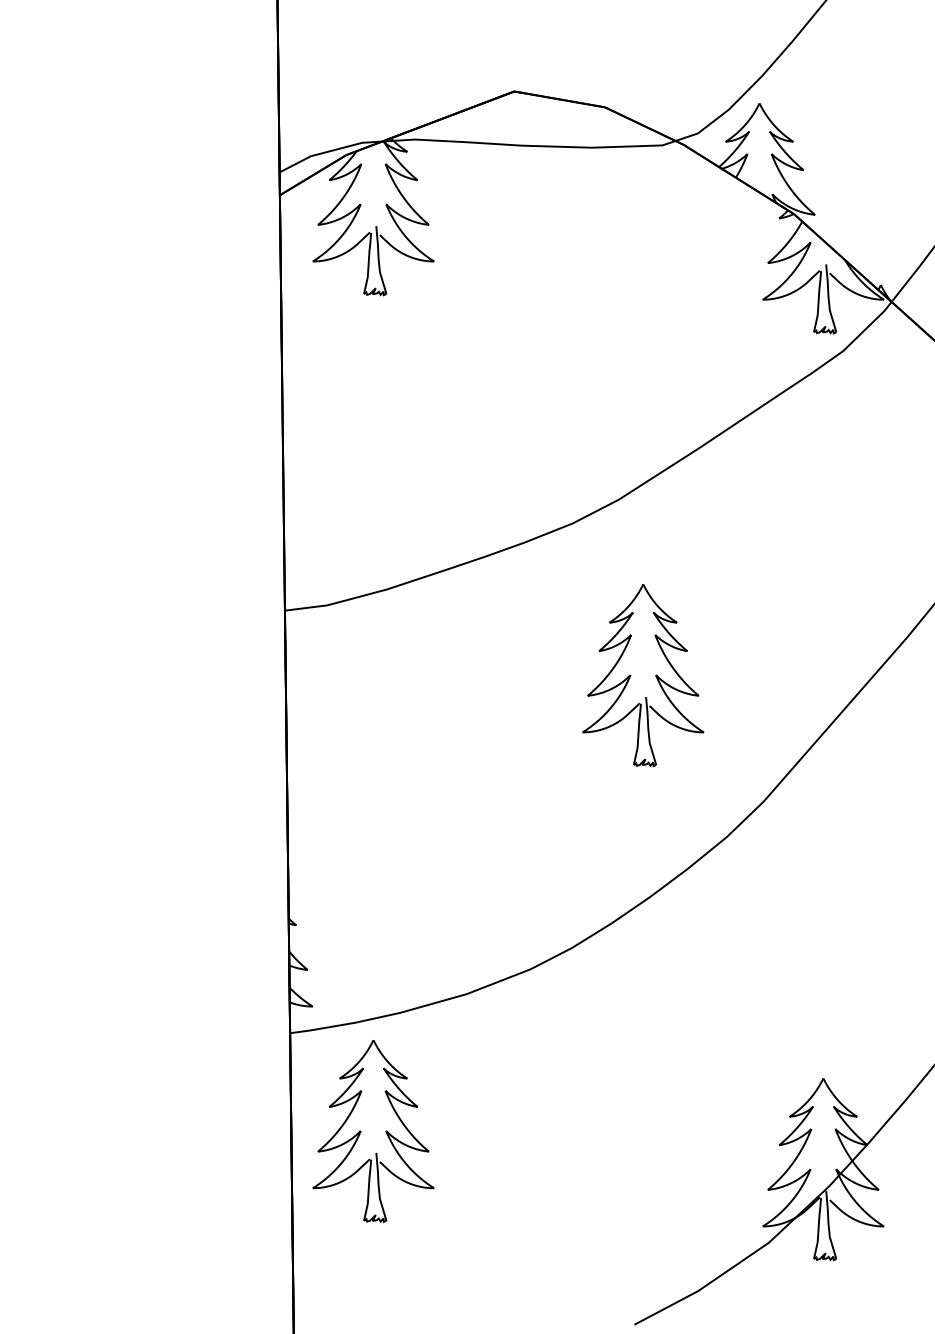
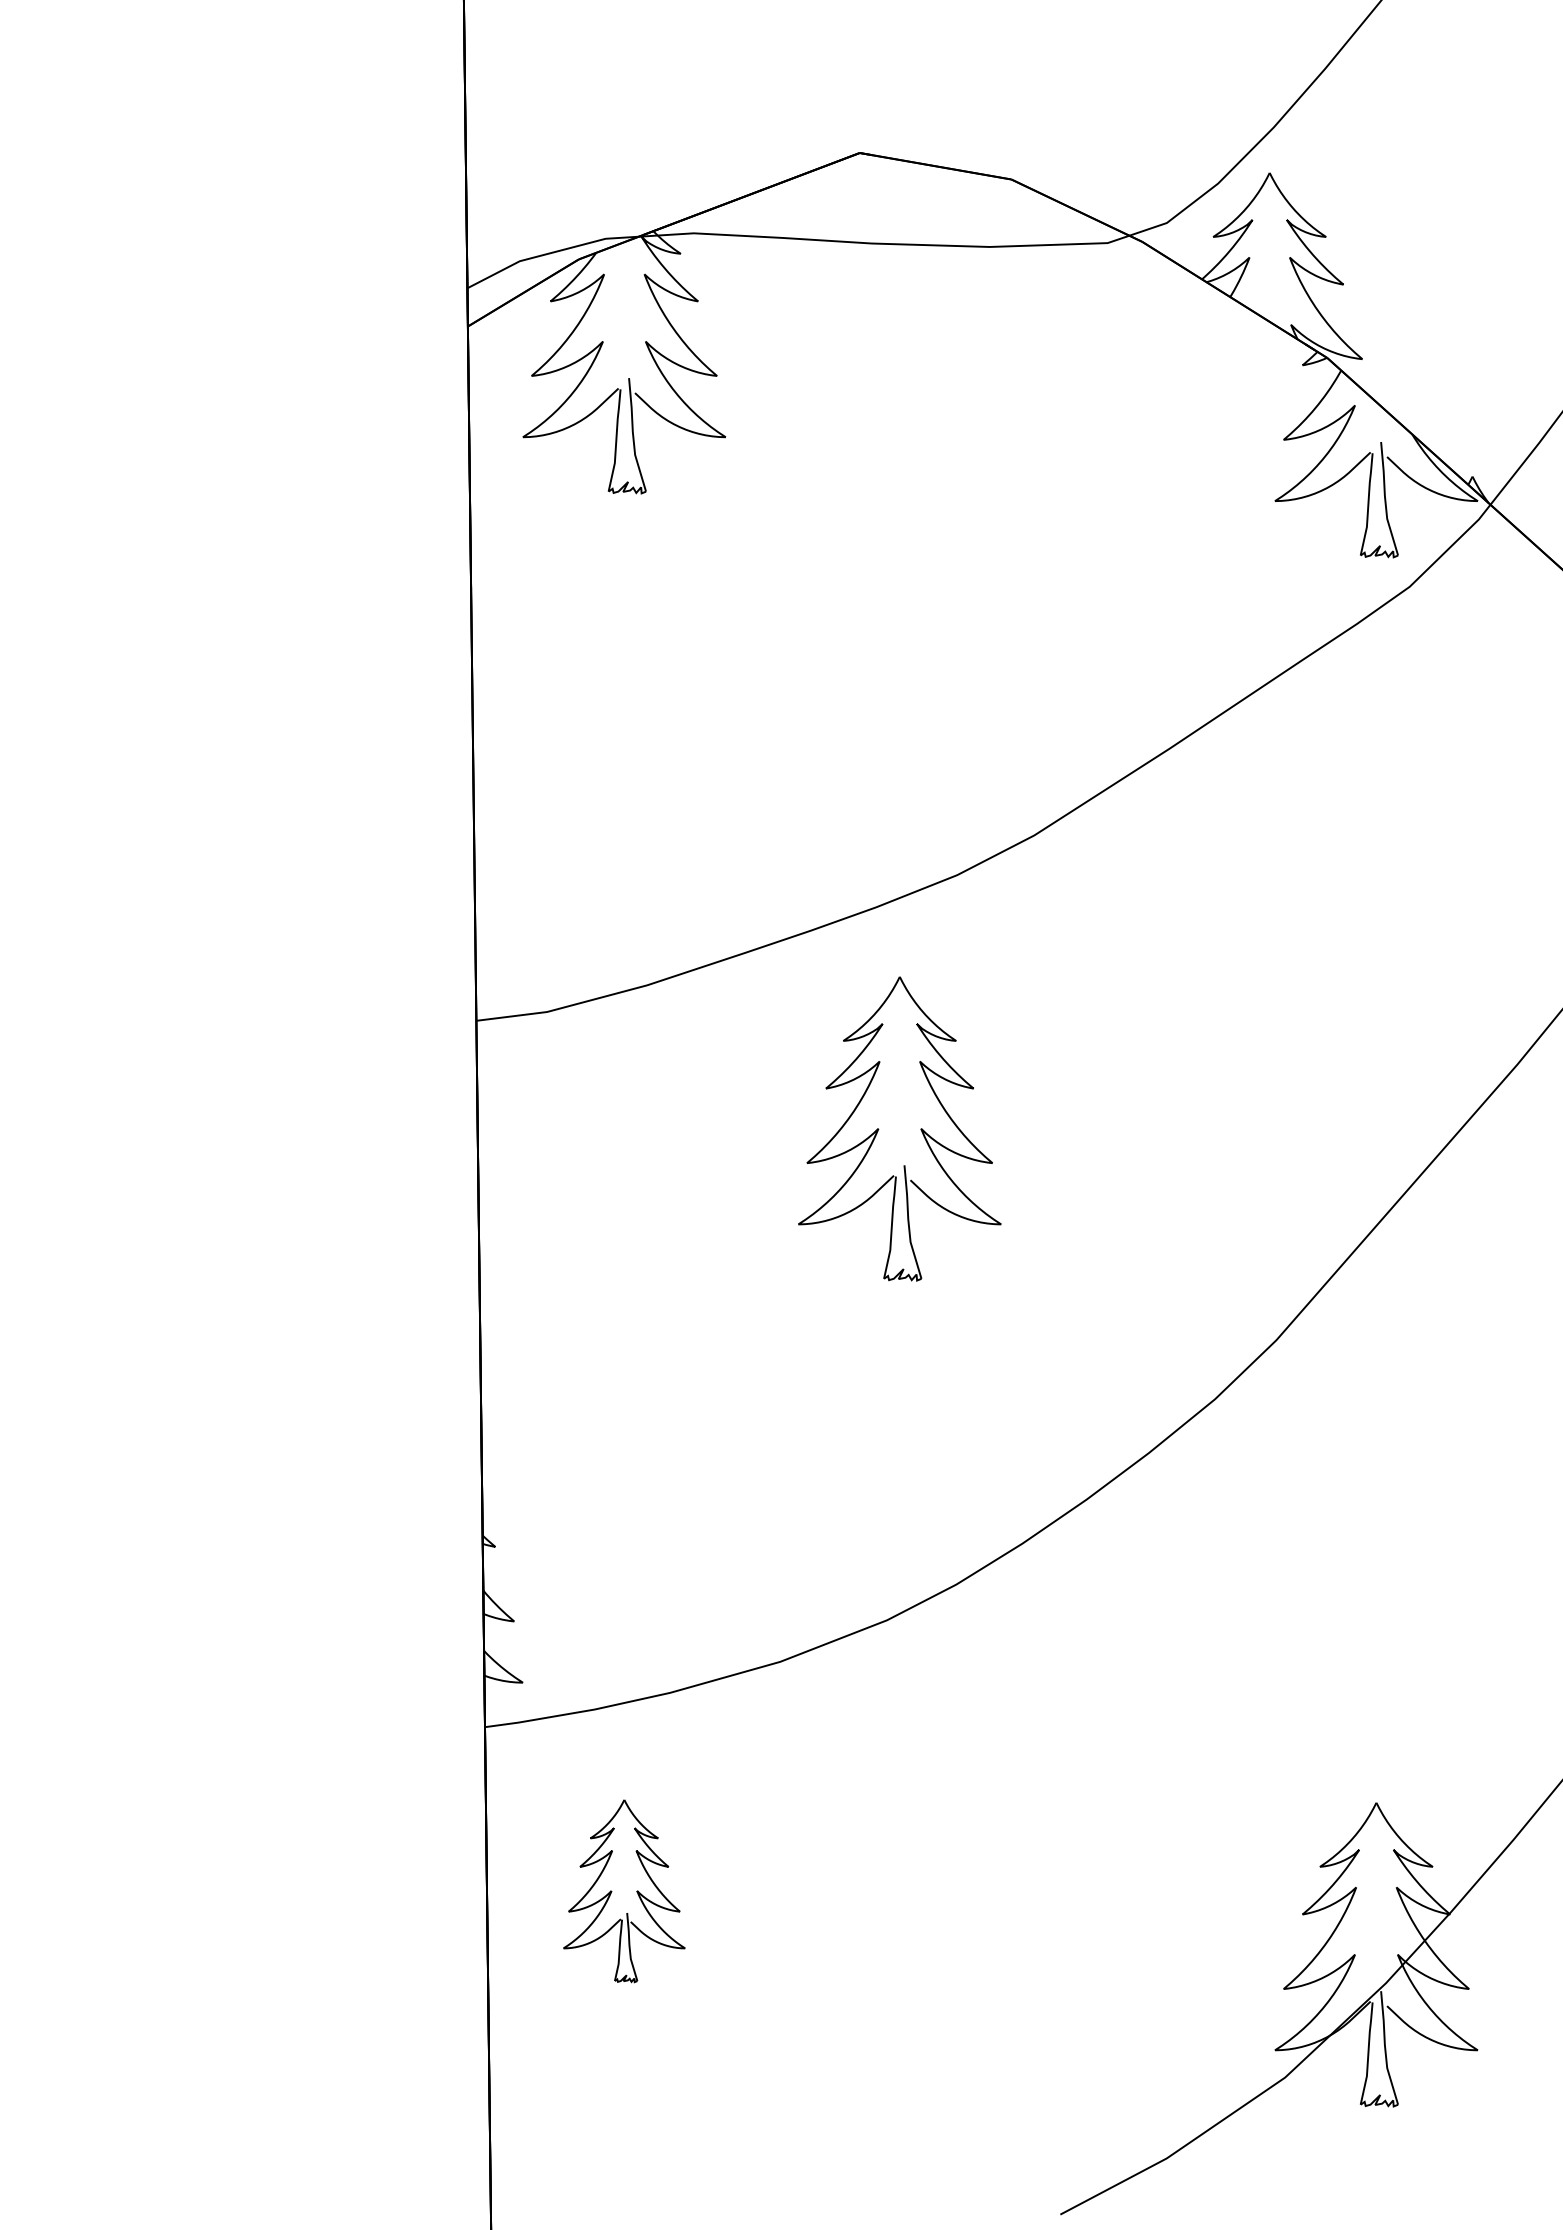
part: (631, 675) -> (880, 1129), moved
part: (373, 1131) -> (624, 1891), size x0.6

